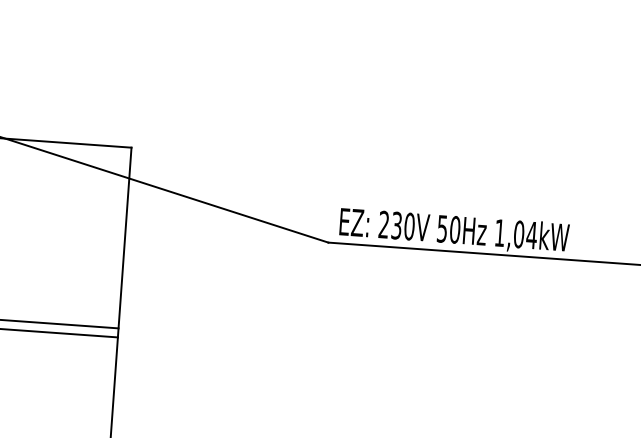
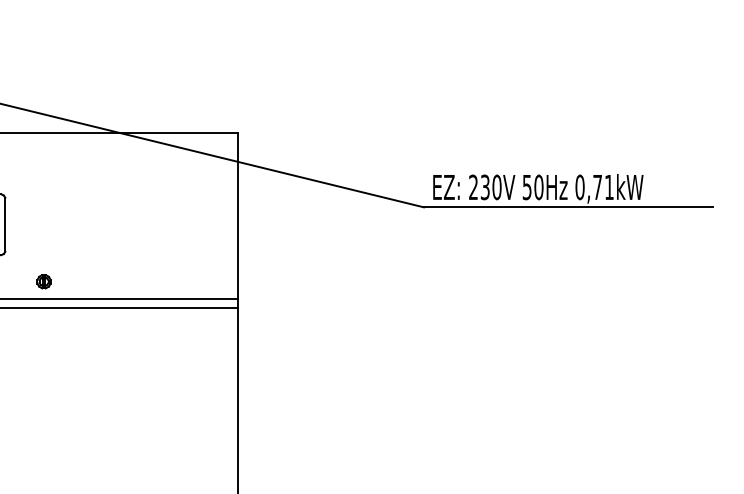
text: (515, 234) -> (594, 187), 1,04kW -> 0,71kW

